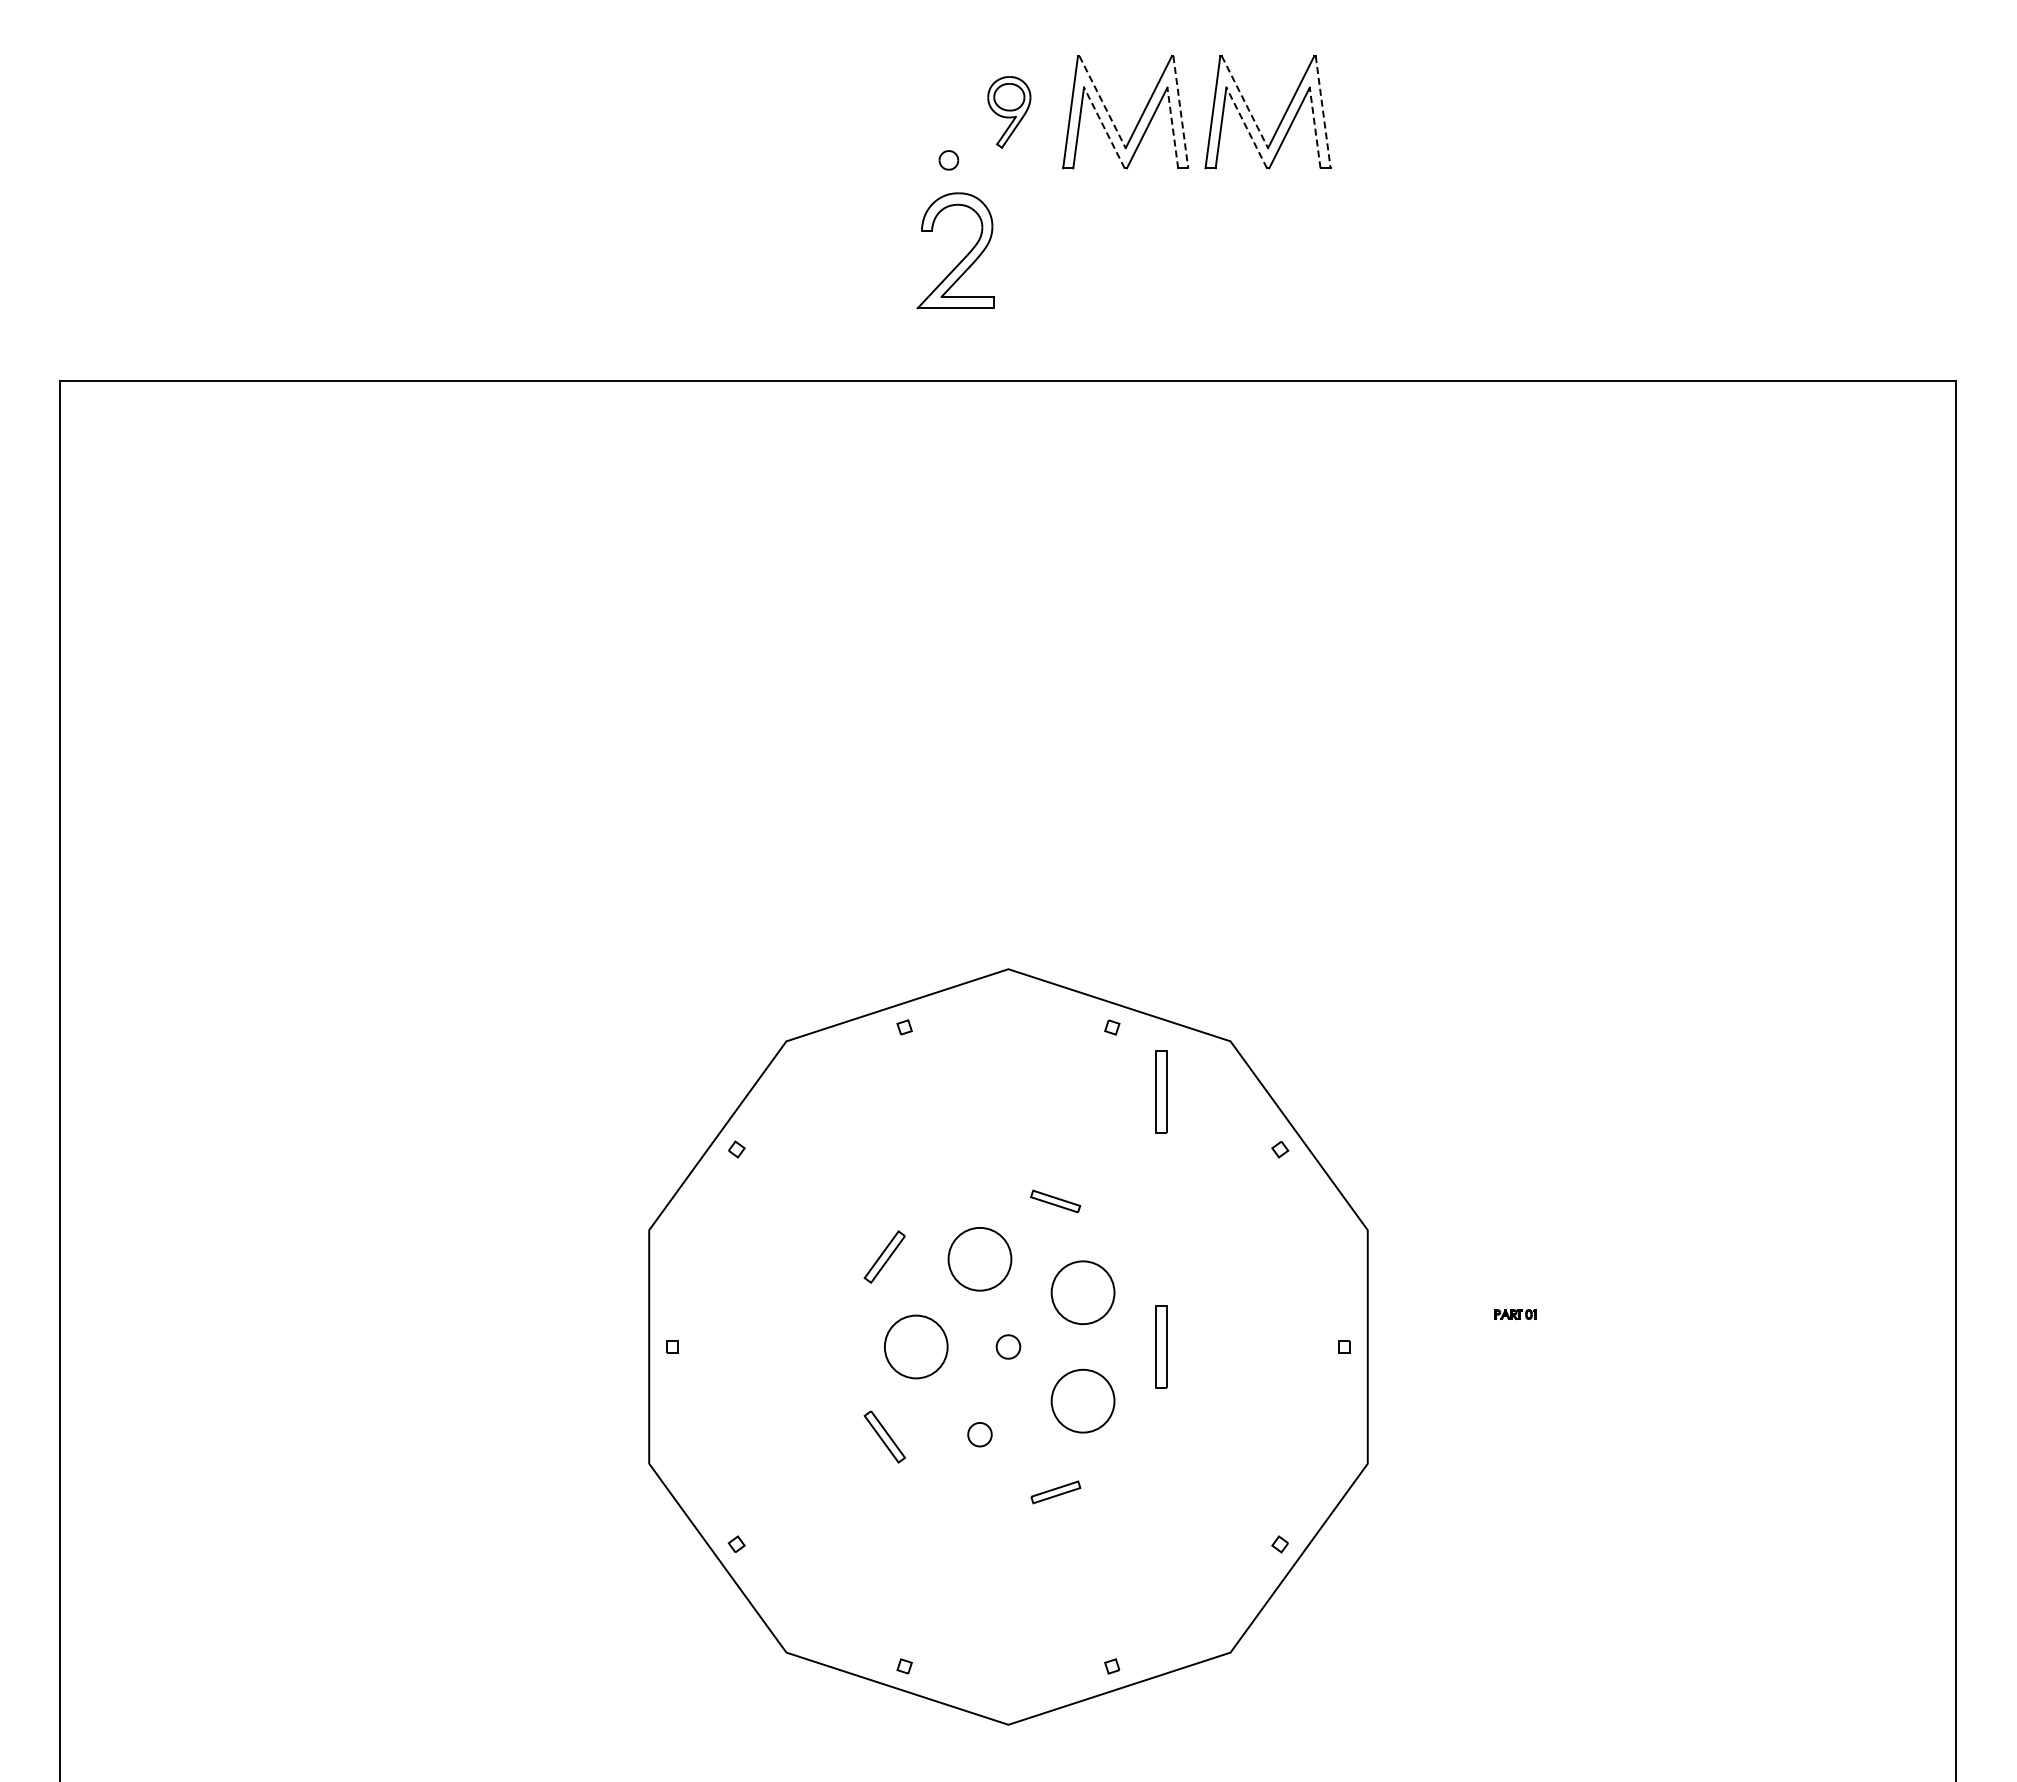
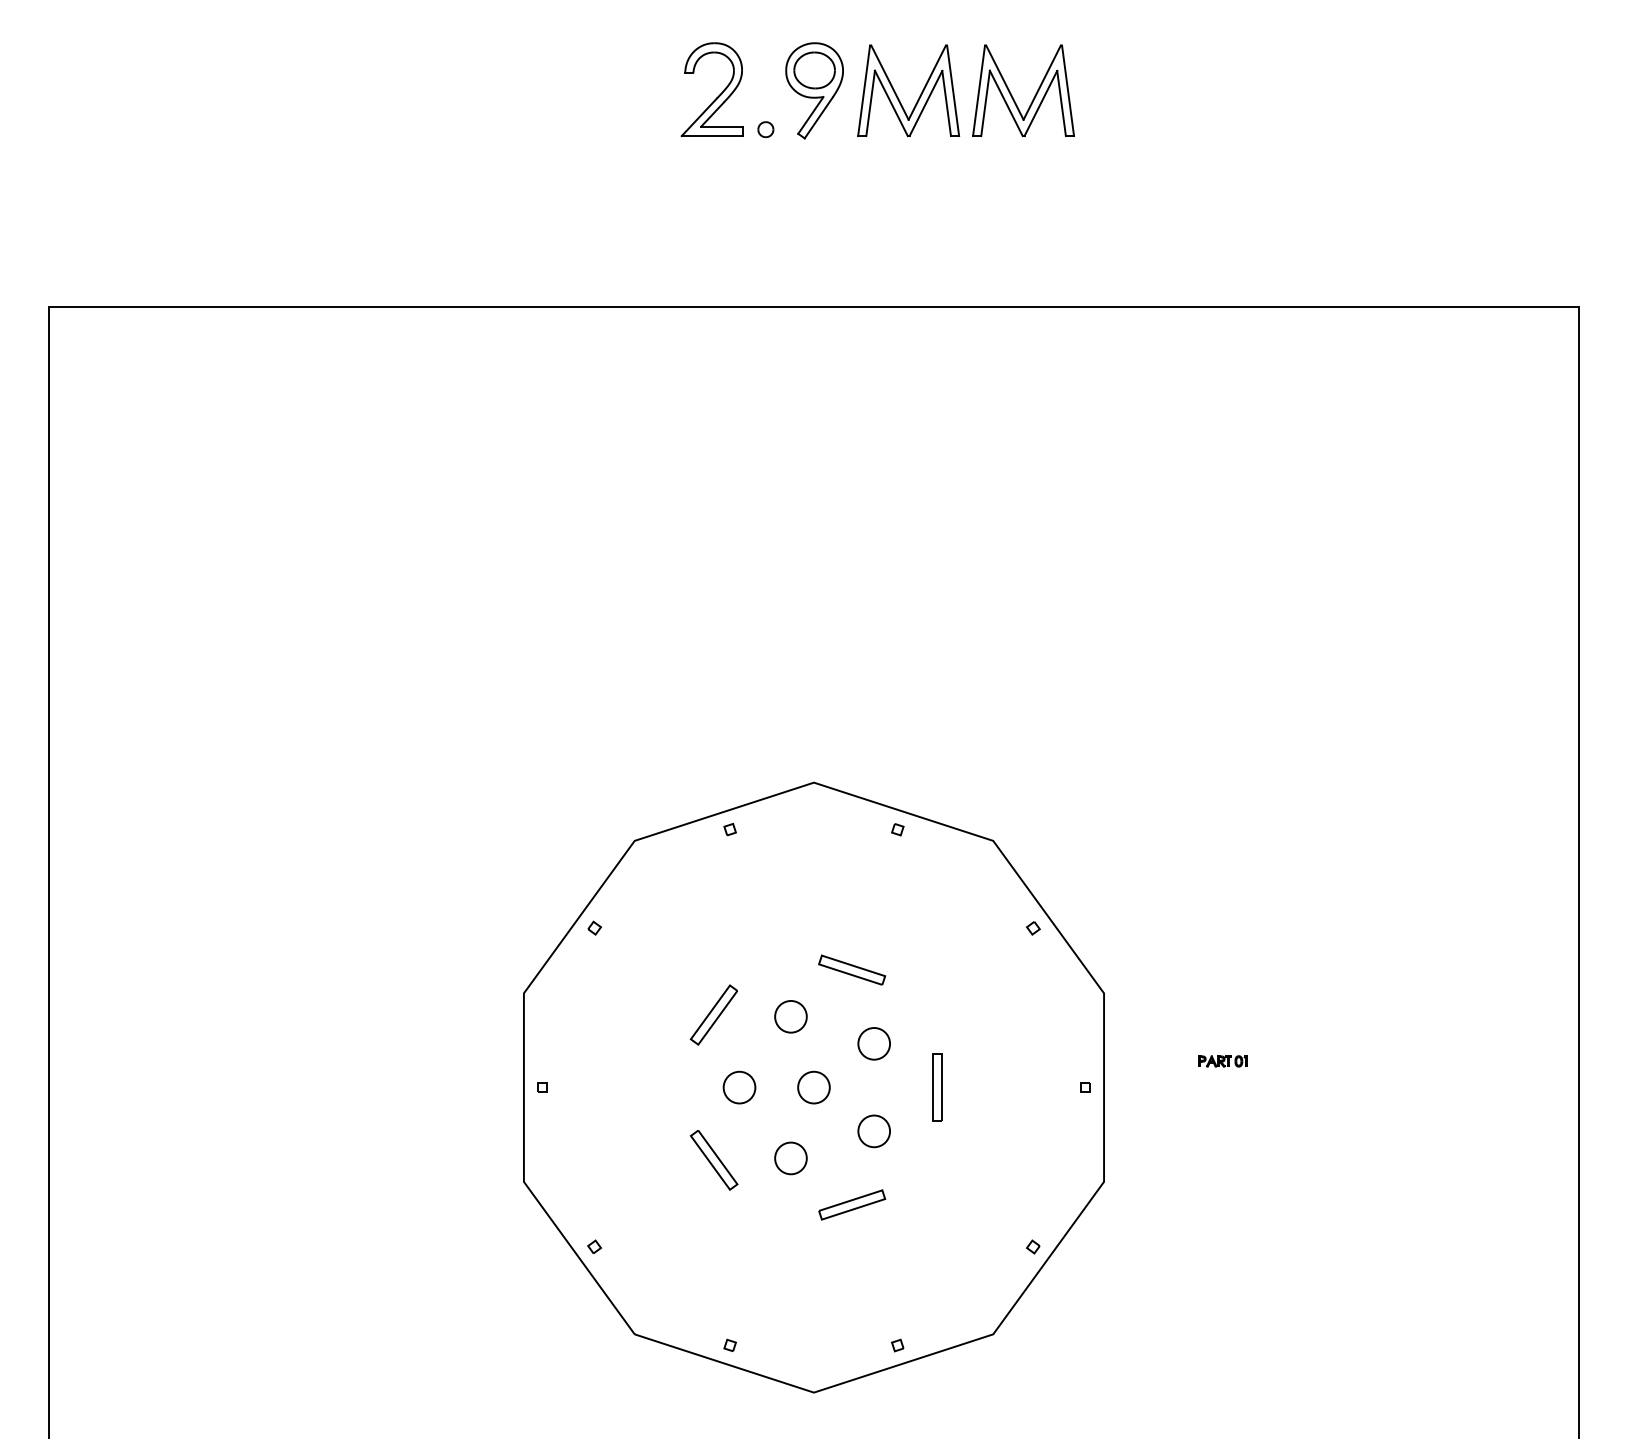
line: (1102, 102) -> (889, 82), dashed -> solid
line: (1244, 102) -> (1004, 82), dashed -> solid
part: (1009, 112) -> (814, 91), size x1.67
line: (1180, 112) -> (952, 91), dashed -> solid
line: (1323, 112) -> (1068, 91), dashed -> solid
line: (1104, 127) -> (891, 103), dashed -> solid
line: (1172, 127) -> (946, 103), dashed -> solid
line: (1246, 127) -> (1006, 103), dashed -> solid
line: (1315, 127) -> (1061, 103), dashed -> solid
part: (964, 256) -> (719, 94), moved
part: (1161, 1091) -> (937, 881), removed
part: (1055, 1201) -> (851, 970), size x1.67
part: (884, 1256) -> (713, 1014), size x1.43
circle: (979, 1258) -> (790, 1016), size x0.62
circle: (1082, 1292) -> (873, 1043), size x0.62
part: (1515, 1314) -> (1223, 1061), size x1.43
circle: (915, 1346) -> (738, 1087), size x0.62
circle: (1008, 1346) -> (814, 1087), size x1.67
circle: (1082, 1400) -> (873, 1130), size x0.62
circle: (979, 1434) -> (790, 1158), size x1.67
part: (884, 1436) -> (713, 1159), size x1.43
part: (1055, 1492) -> (851, 1205), size x1.67

